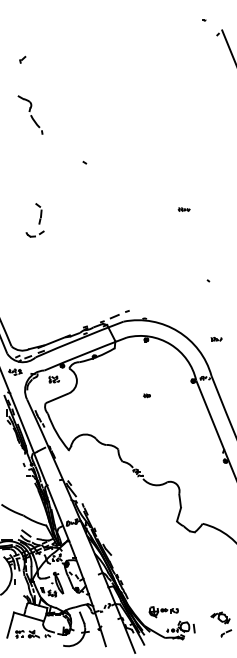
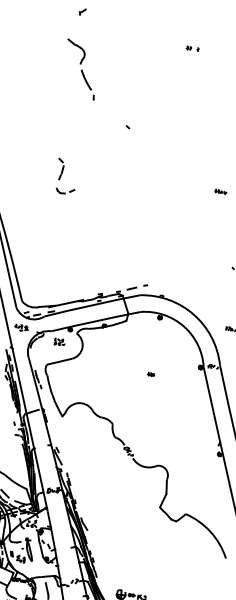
part: (133, 76) -> (192, 47), added
part: (30, 114) -> (81, 68), size x1.43
part: (38, 213) -> (60, 168), moved

